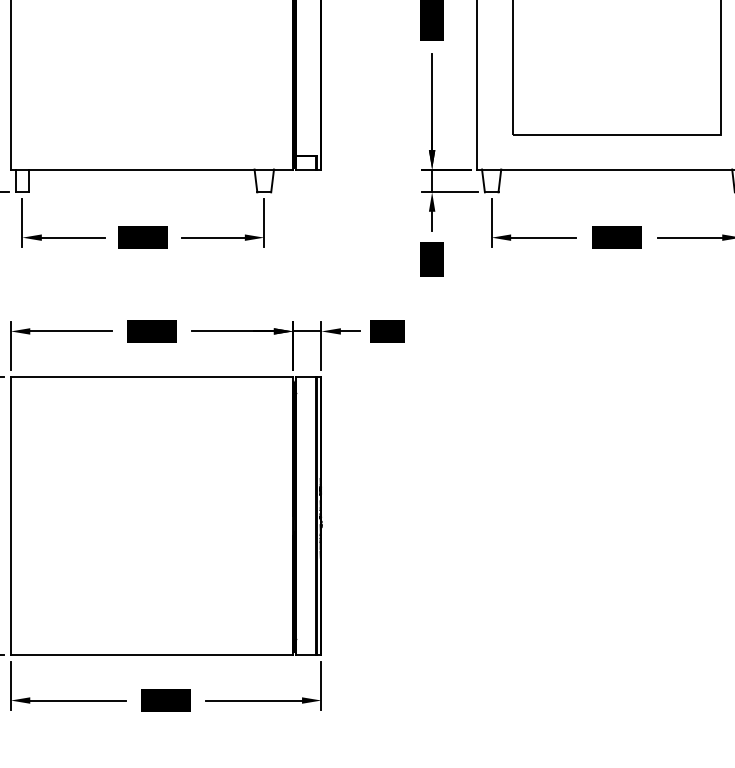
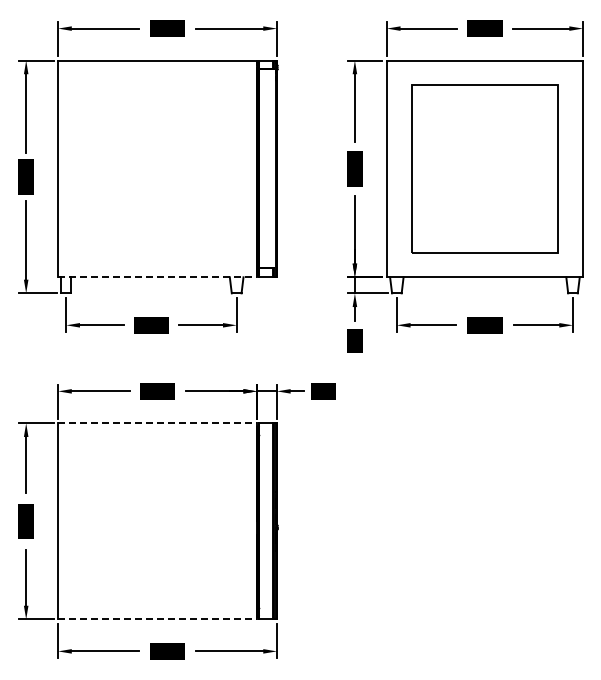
line: (153, 169) -> (158, 277), solid -> dashed
line: (153, 377) -> (158, 423), solid -> dashed
line: (153, 655) -> (158, 619), solid -> dashed

